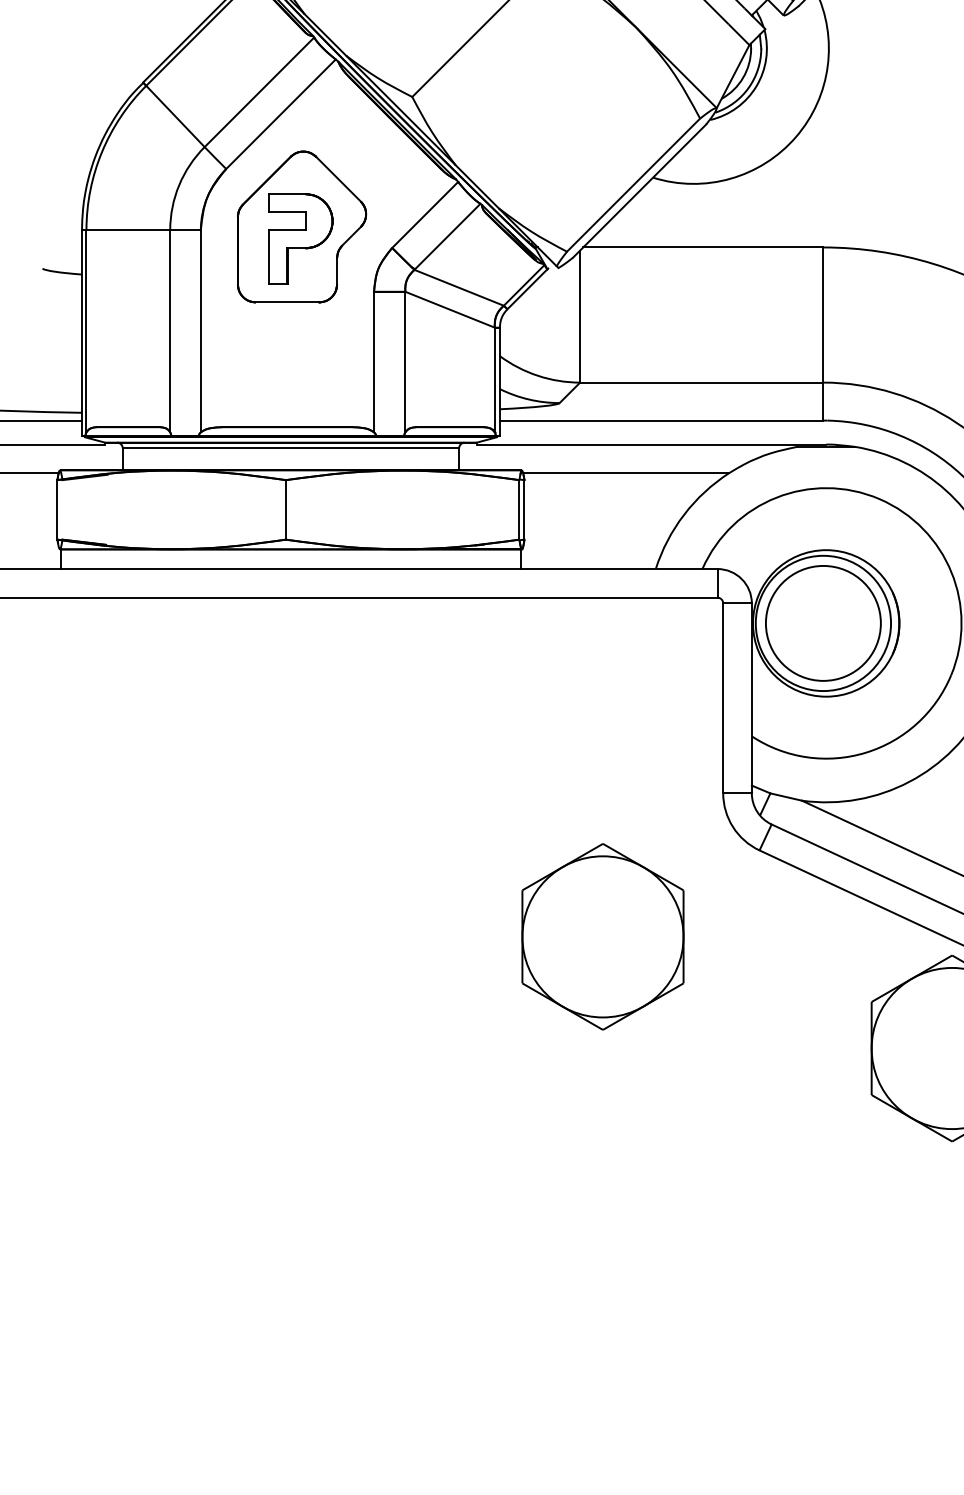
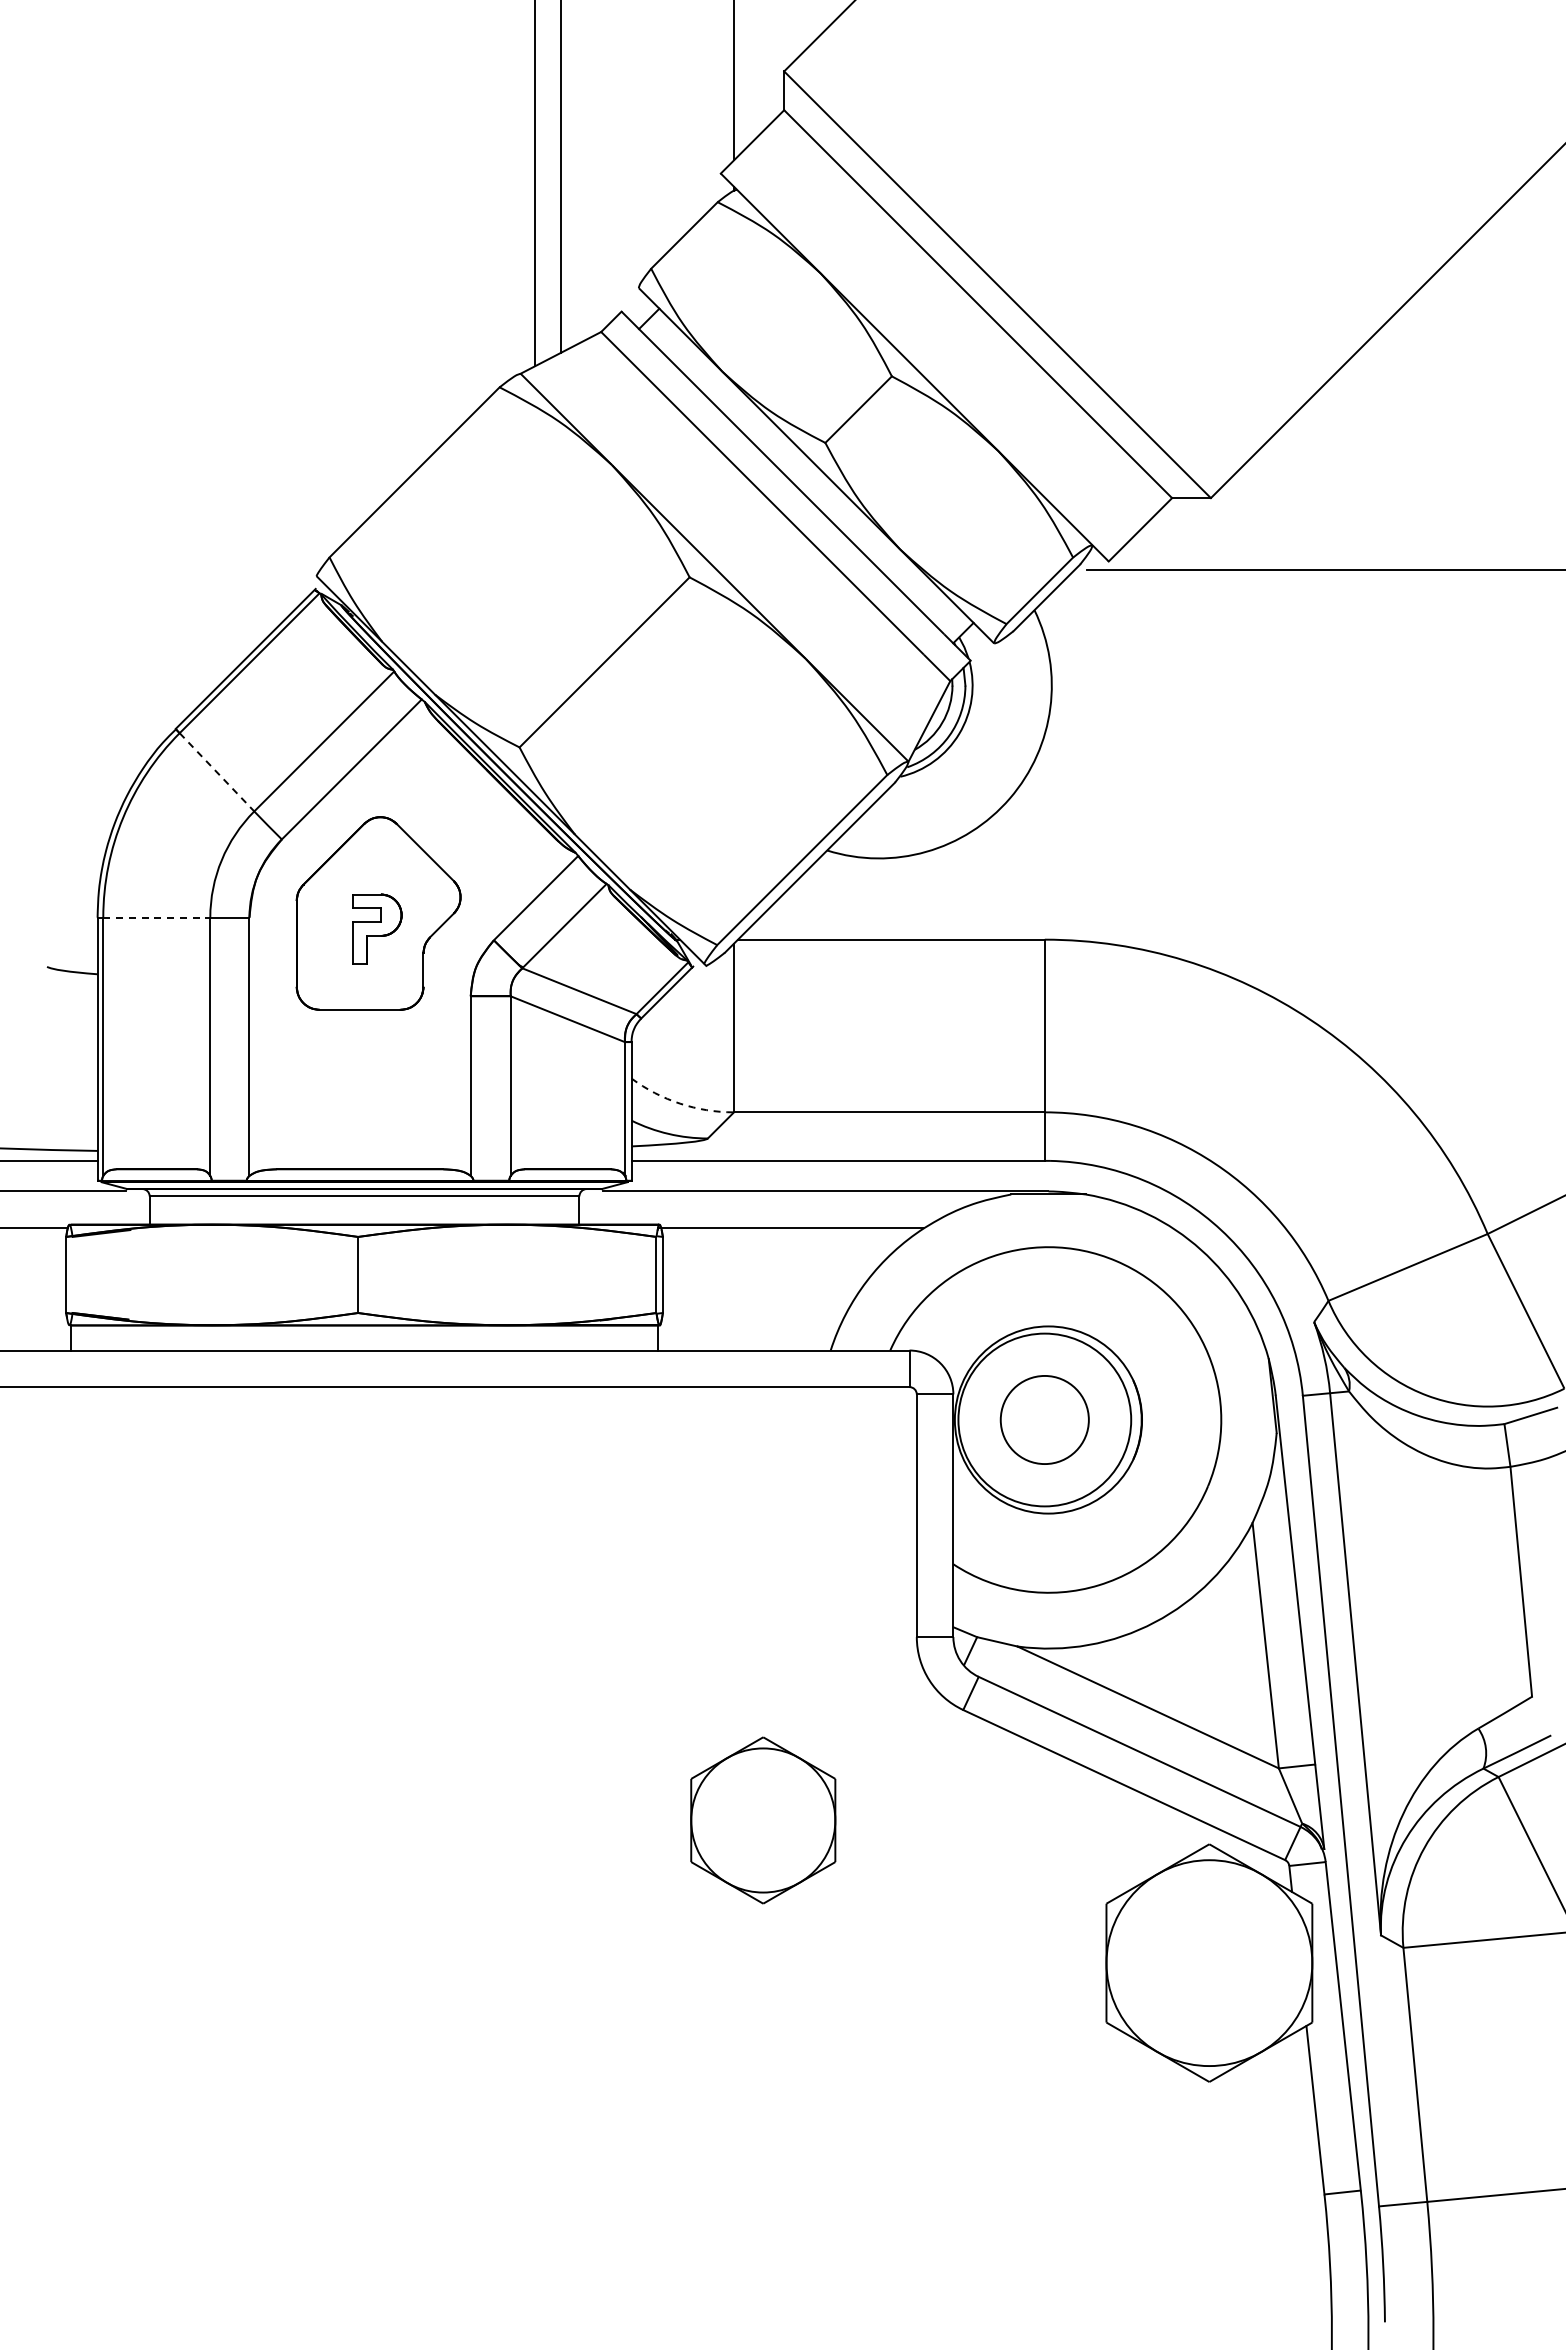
line: (175, 116) -> (217, 772), solid -> dashed
line: (128, 230) -> (156, 917), solid -> dashed
part: (301, 238) -> (377, 928), size x0.6
arc: (538, 375) -> (680, 1103), solid -> dashed
circle: (823, 623) -> (1044, 1419), size x0.6
part: (603, 936) -> (763, 1820), size x0.7

